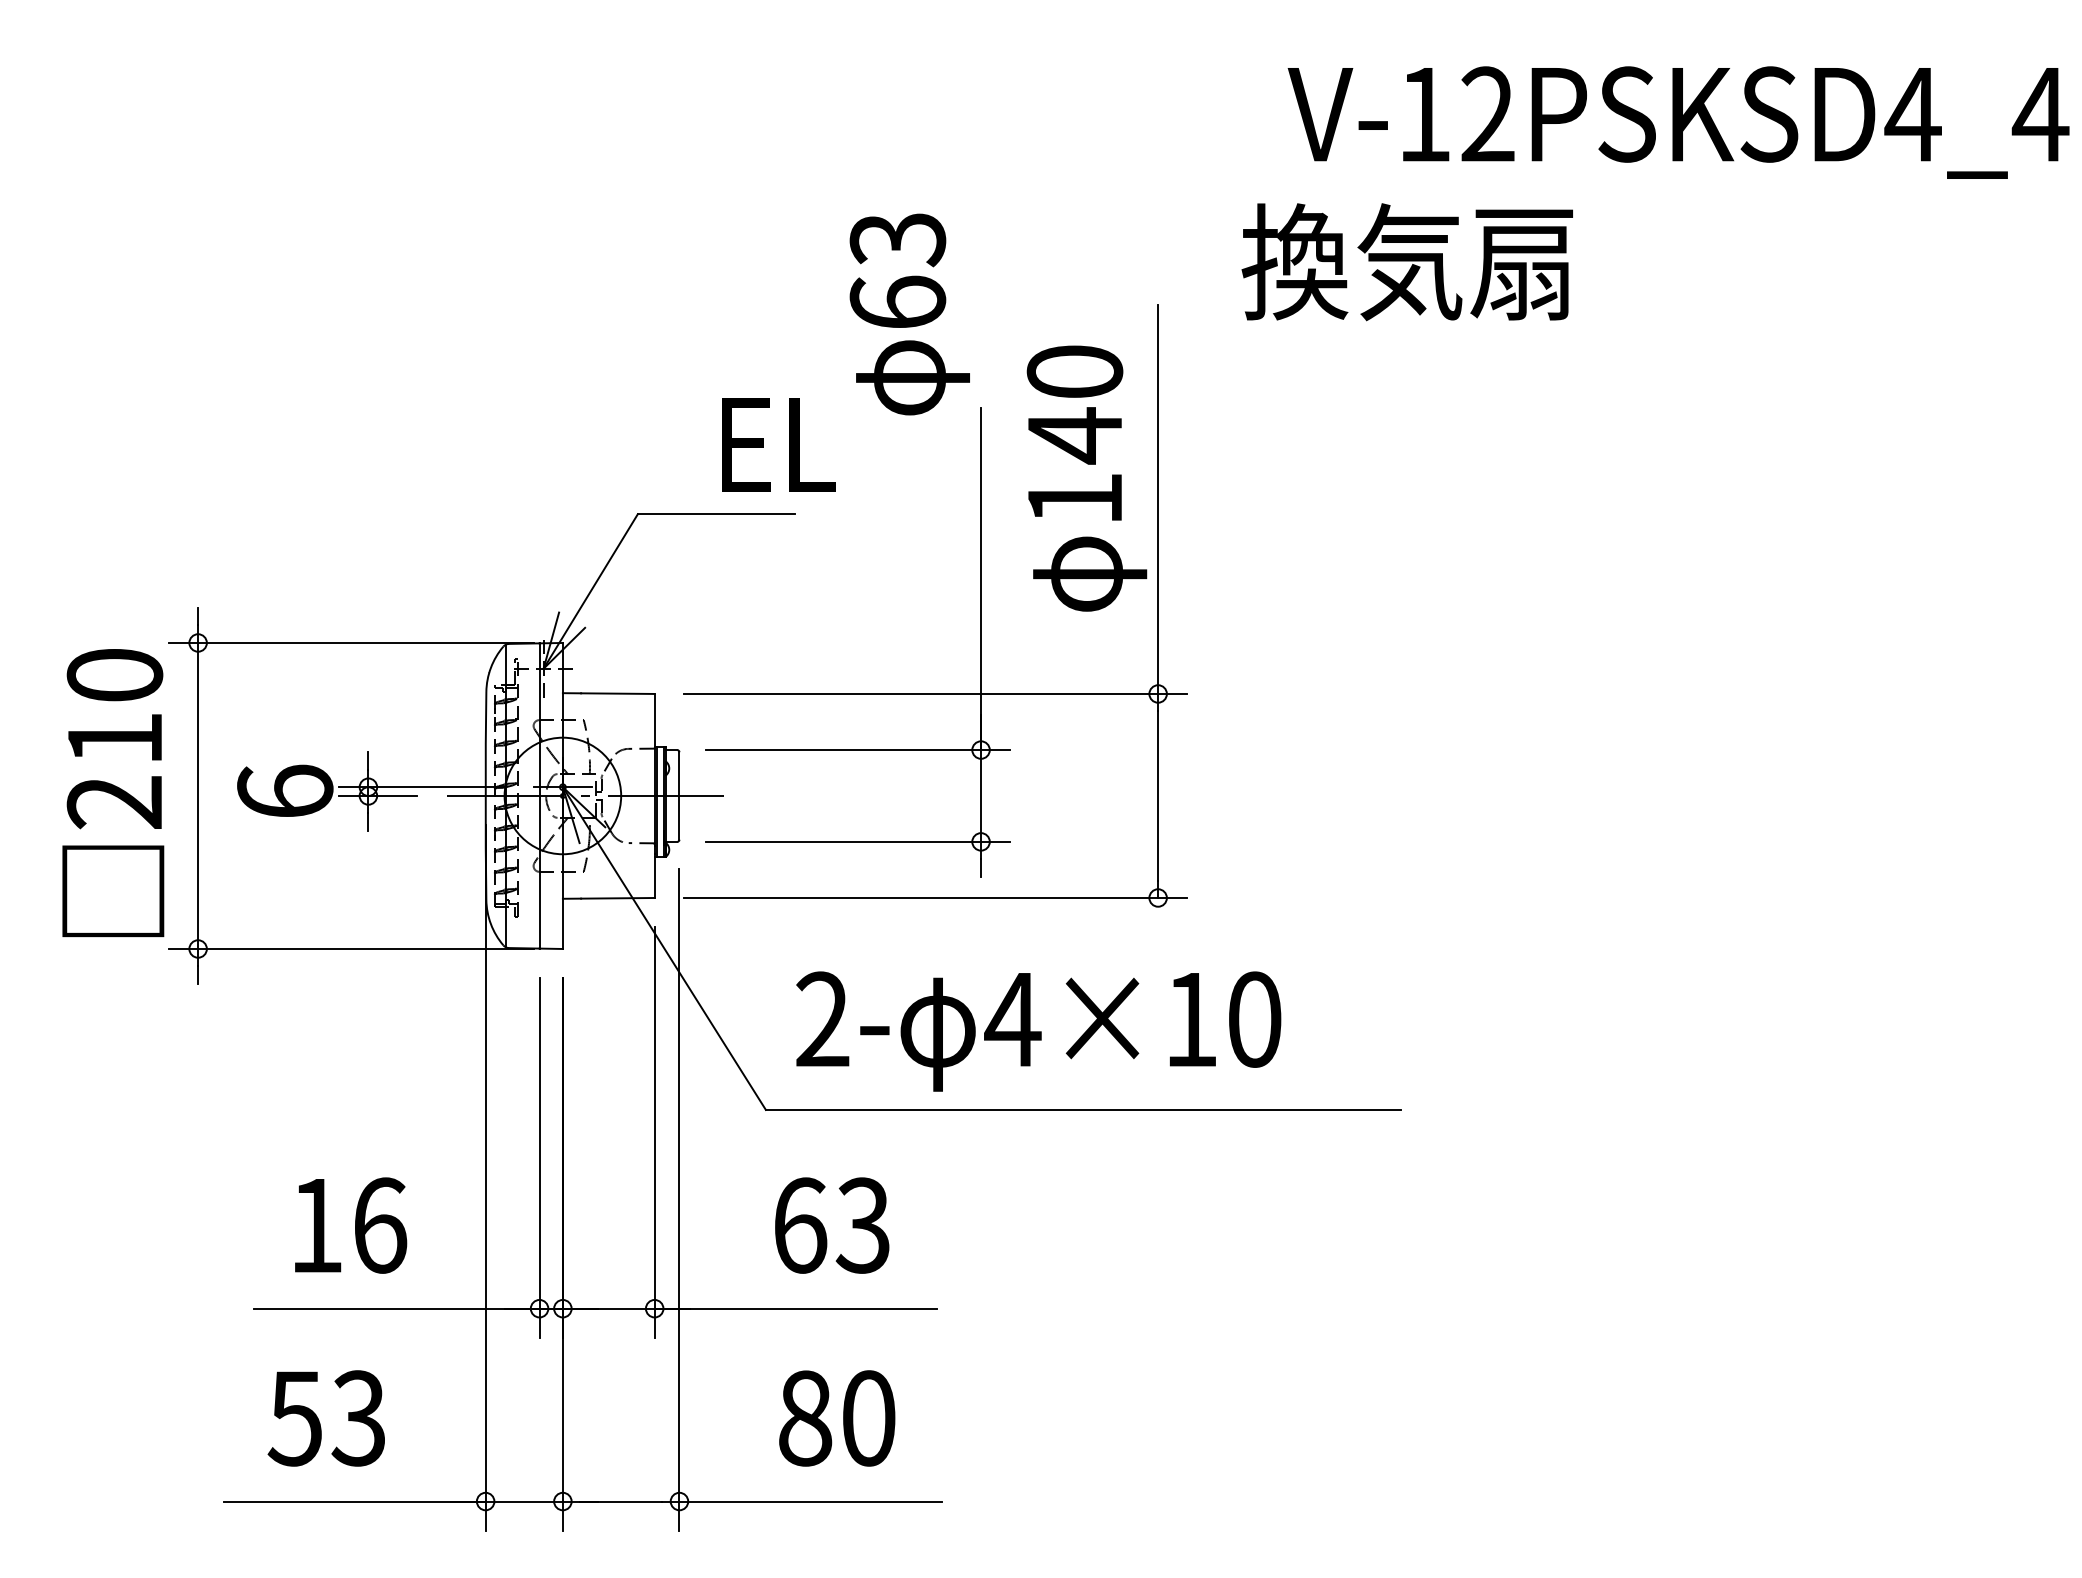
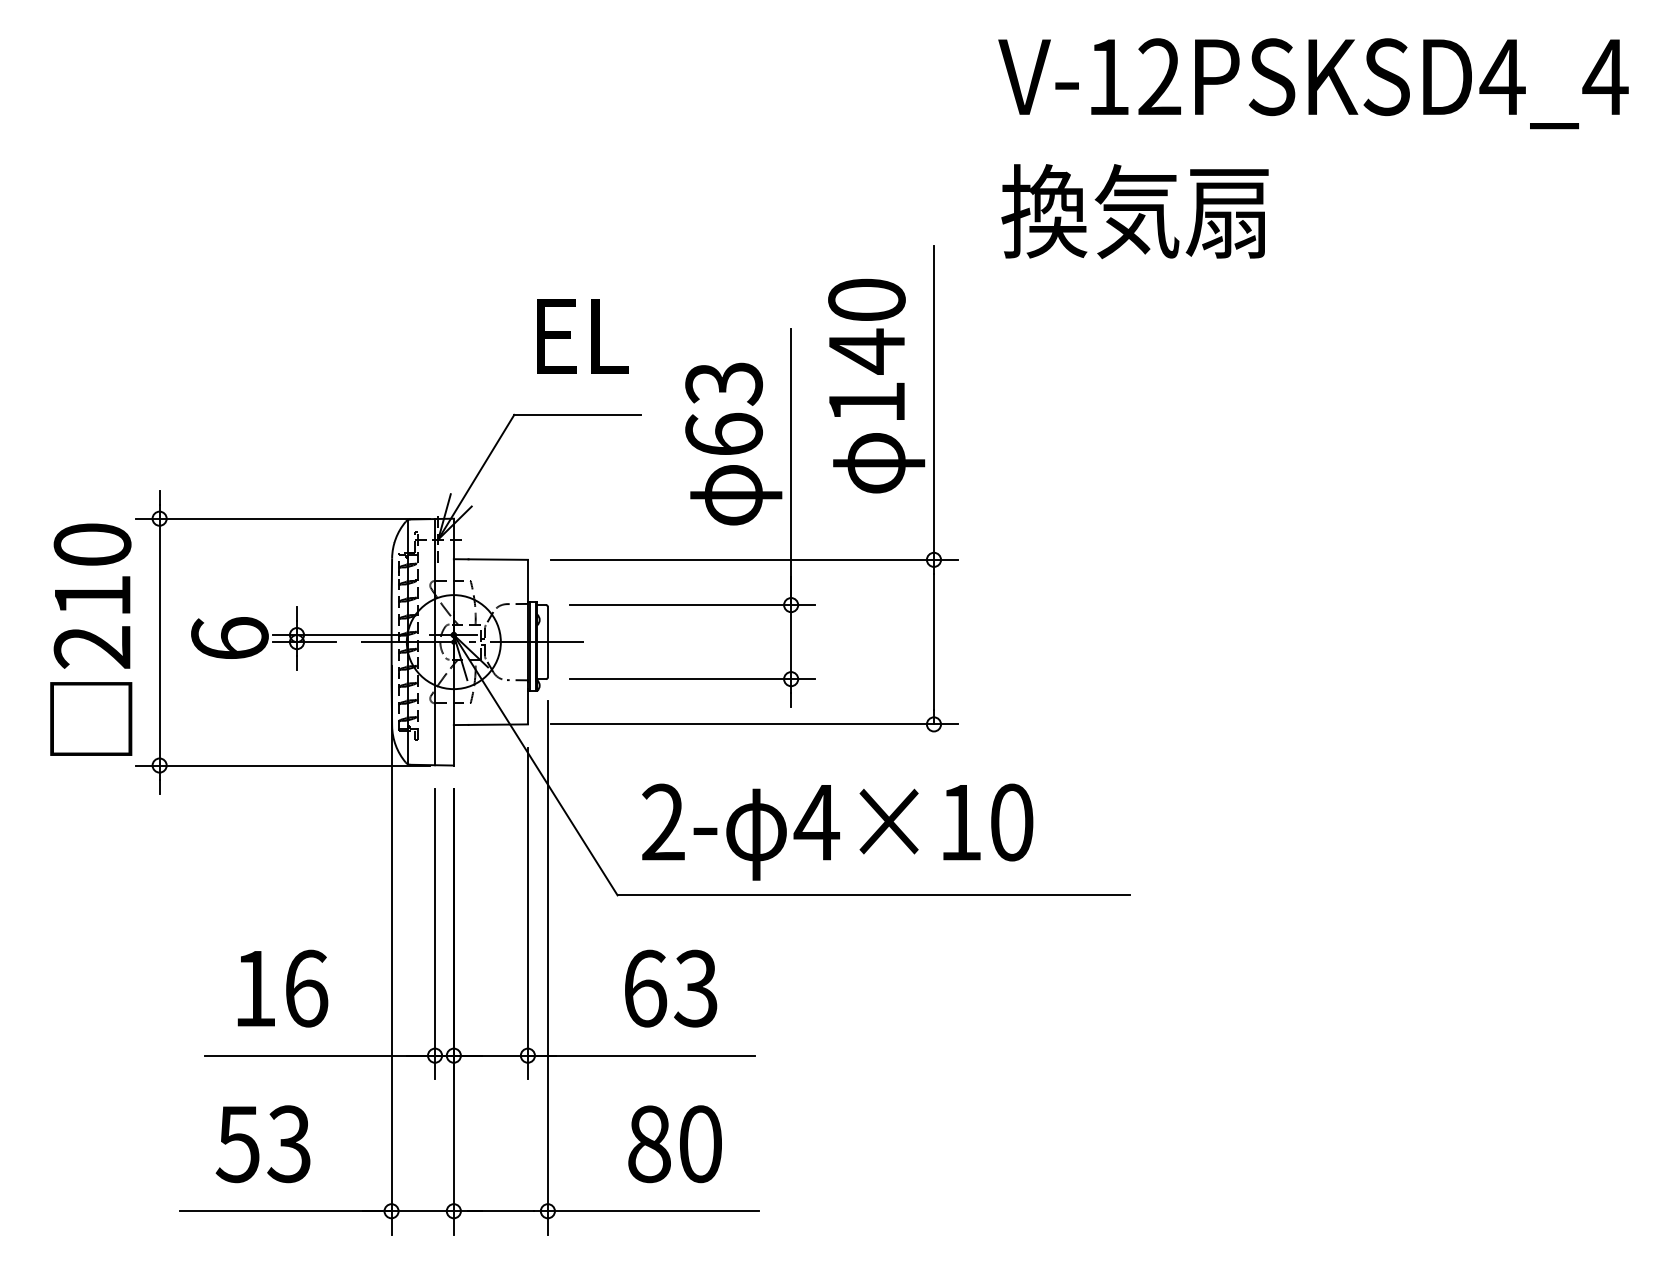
text: (1678, 122) -> (1313, 83), moved
text: (909, 314) -> (733, 444), moved
text: (778, 444) -> (582, 336), moved

